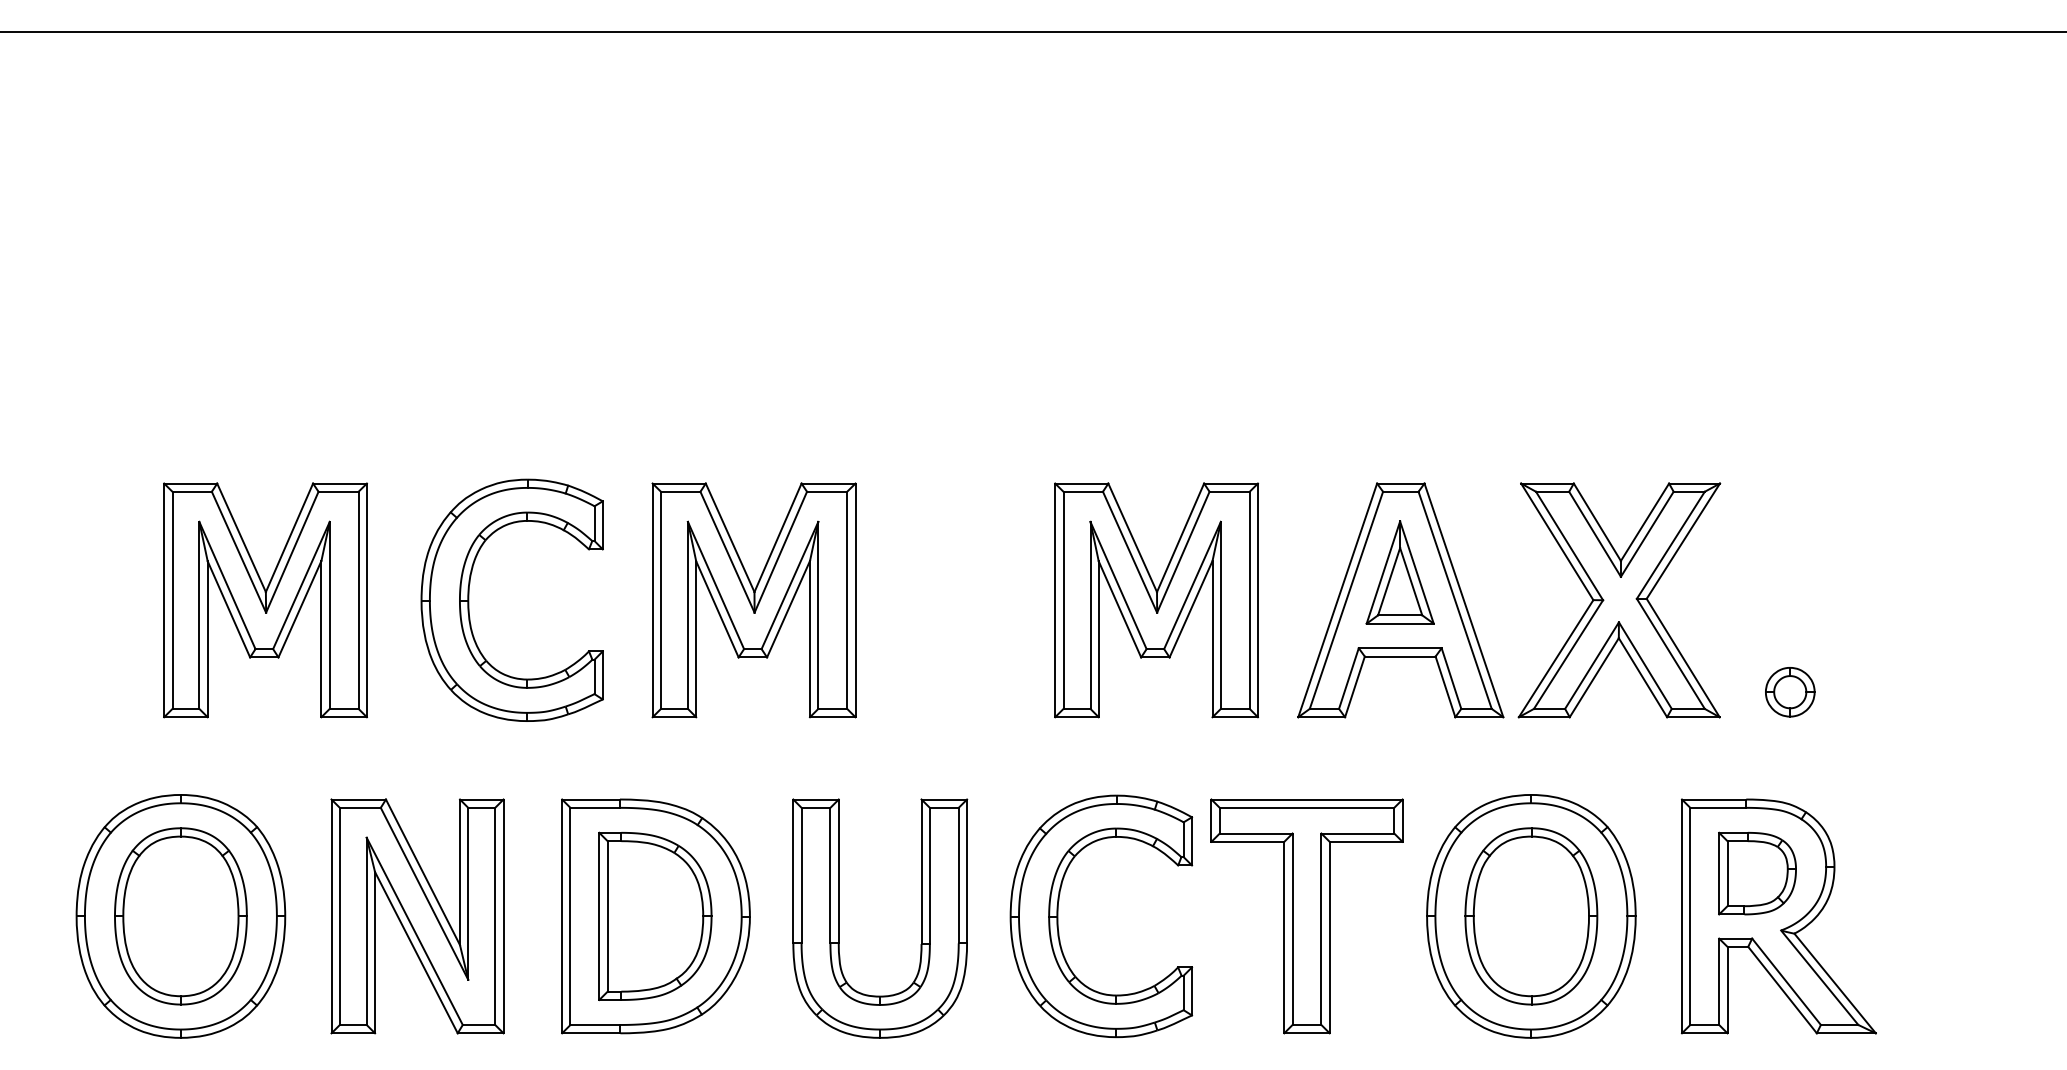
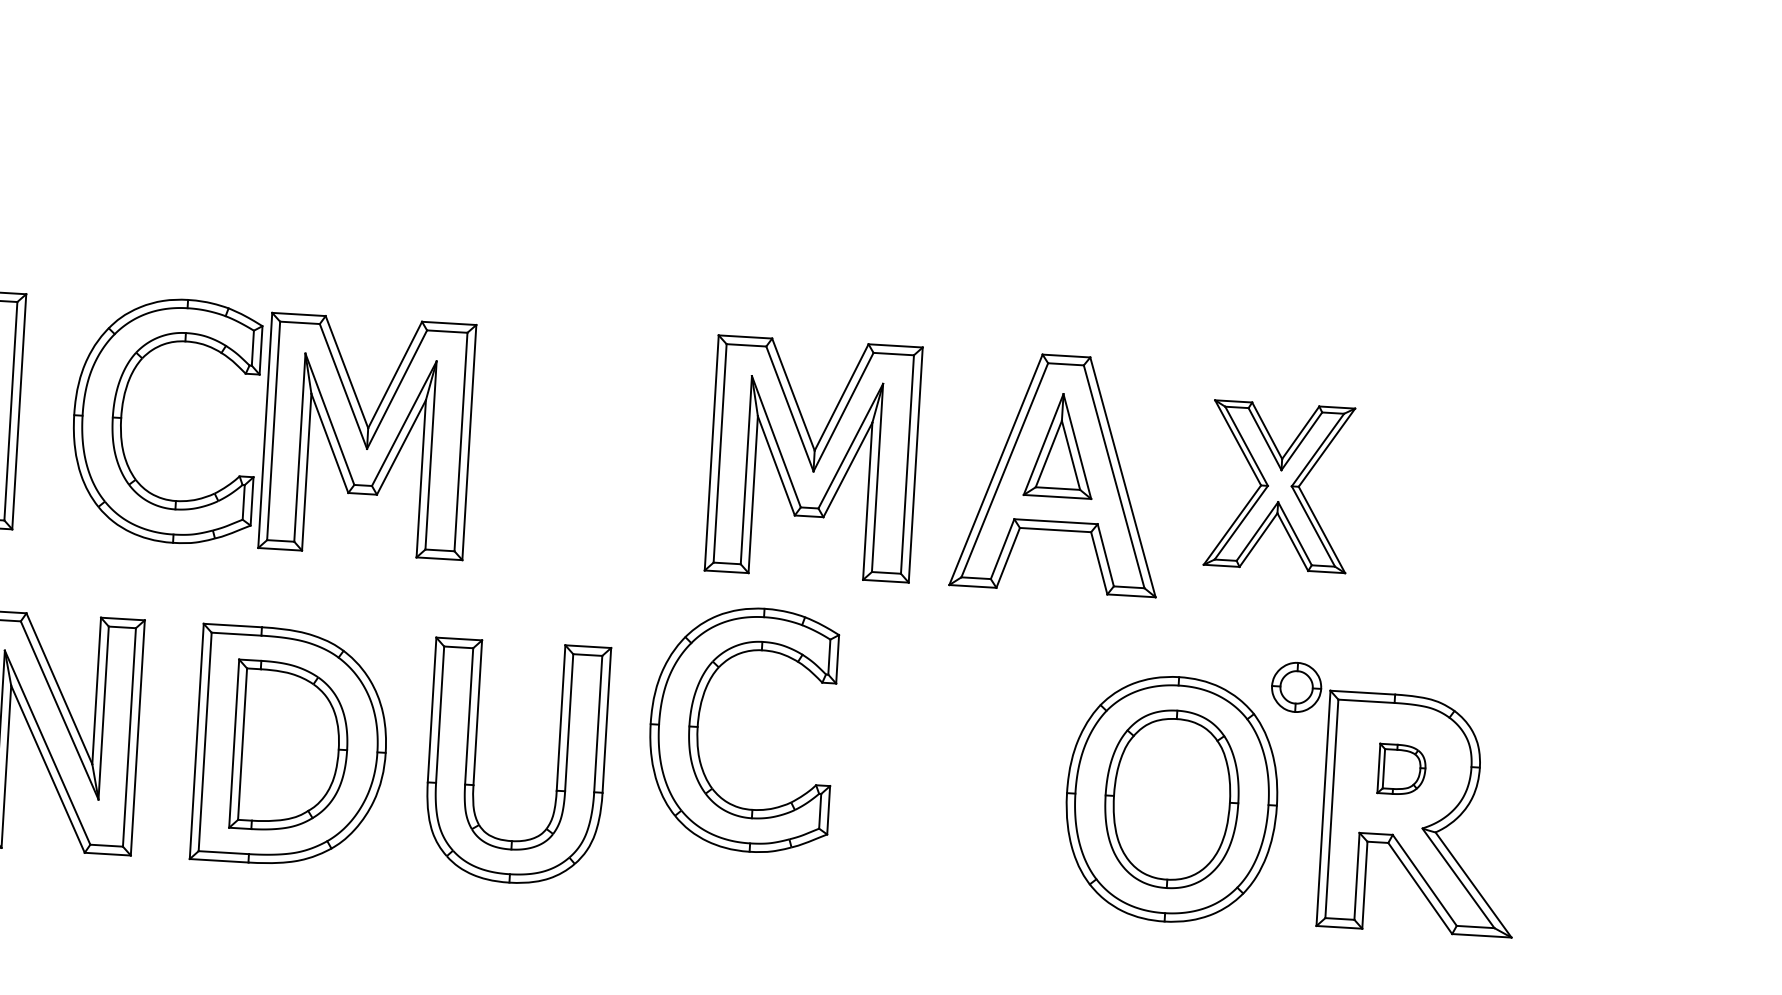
part: (753, 600) -> (366, 436), moved
part: (1619, 600) -> (1279, 486), size x0.7
part: (1790, 692) -> (1296, 687), moved
part: (1757, 873) -> (1402, 769), size x0.6
part: (1058, 916) -> (698, 726), moved
part: (1306, 916) -> (945, 786), removed

